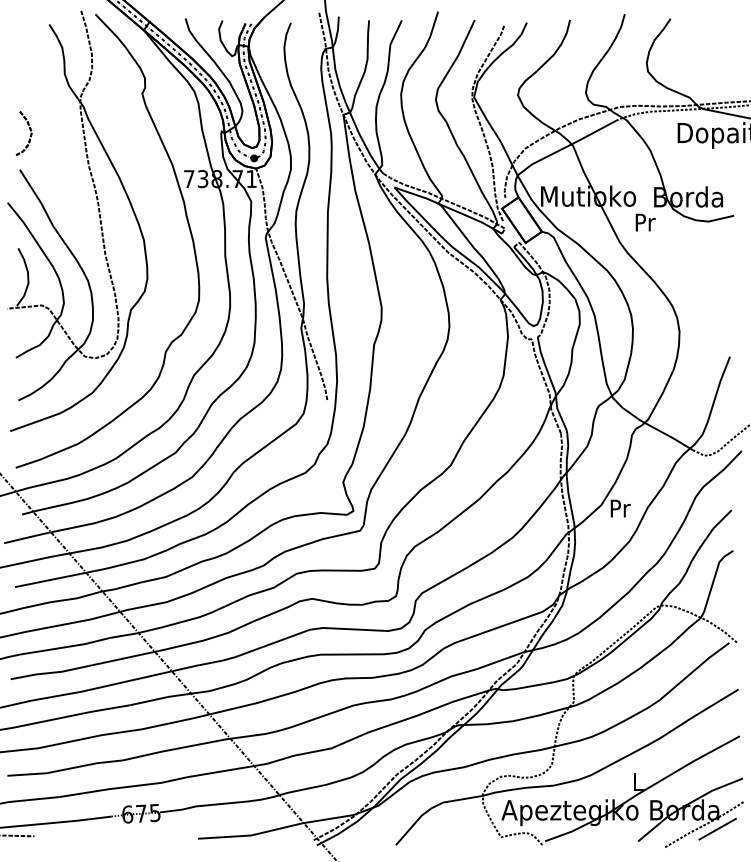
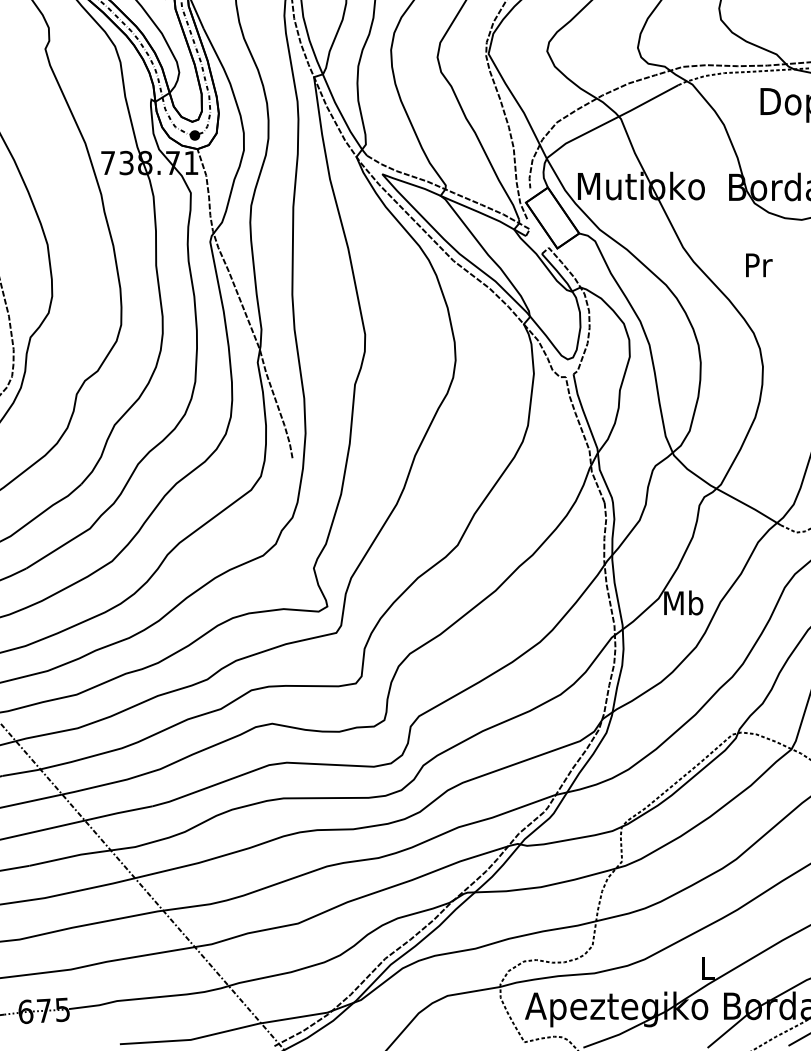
text: (645, 222) -> (758, 265), moved
text: (619, 508) -> (682, 603), Pr -> Mb

